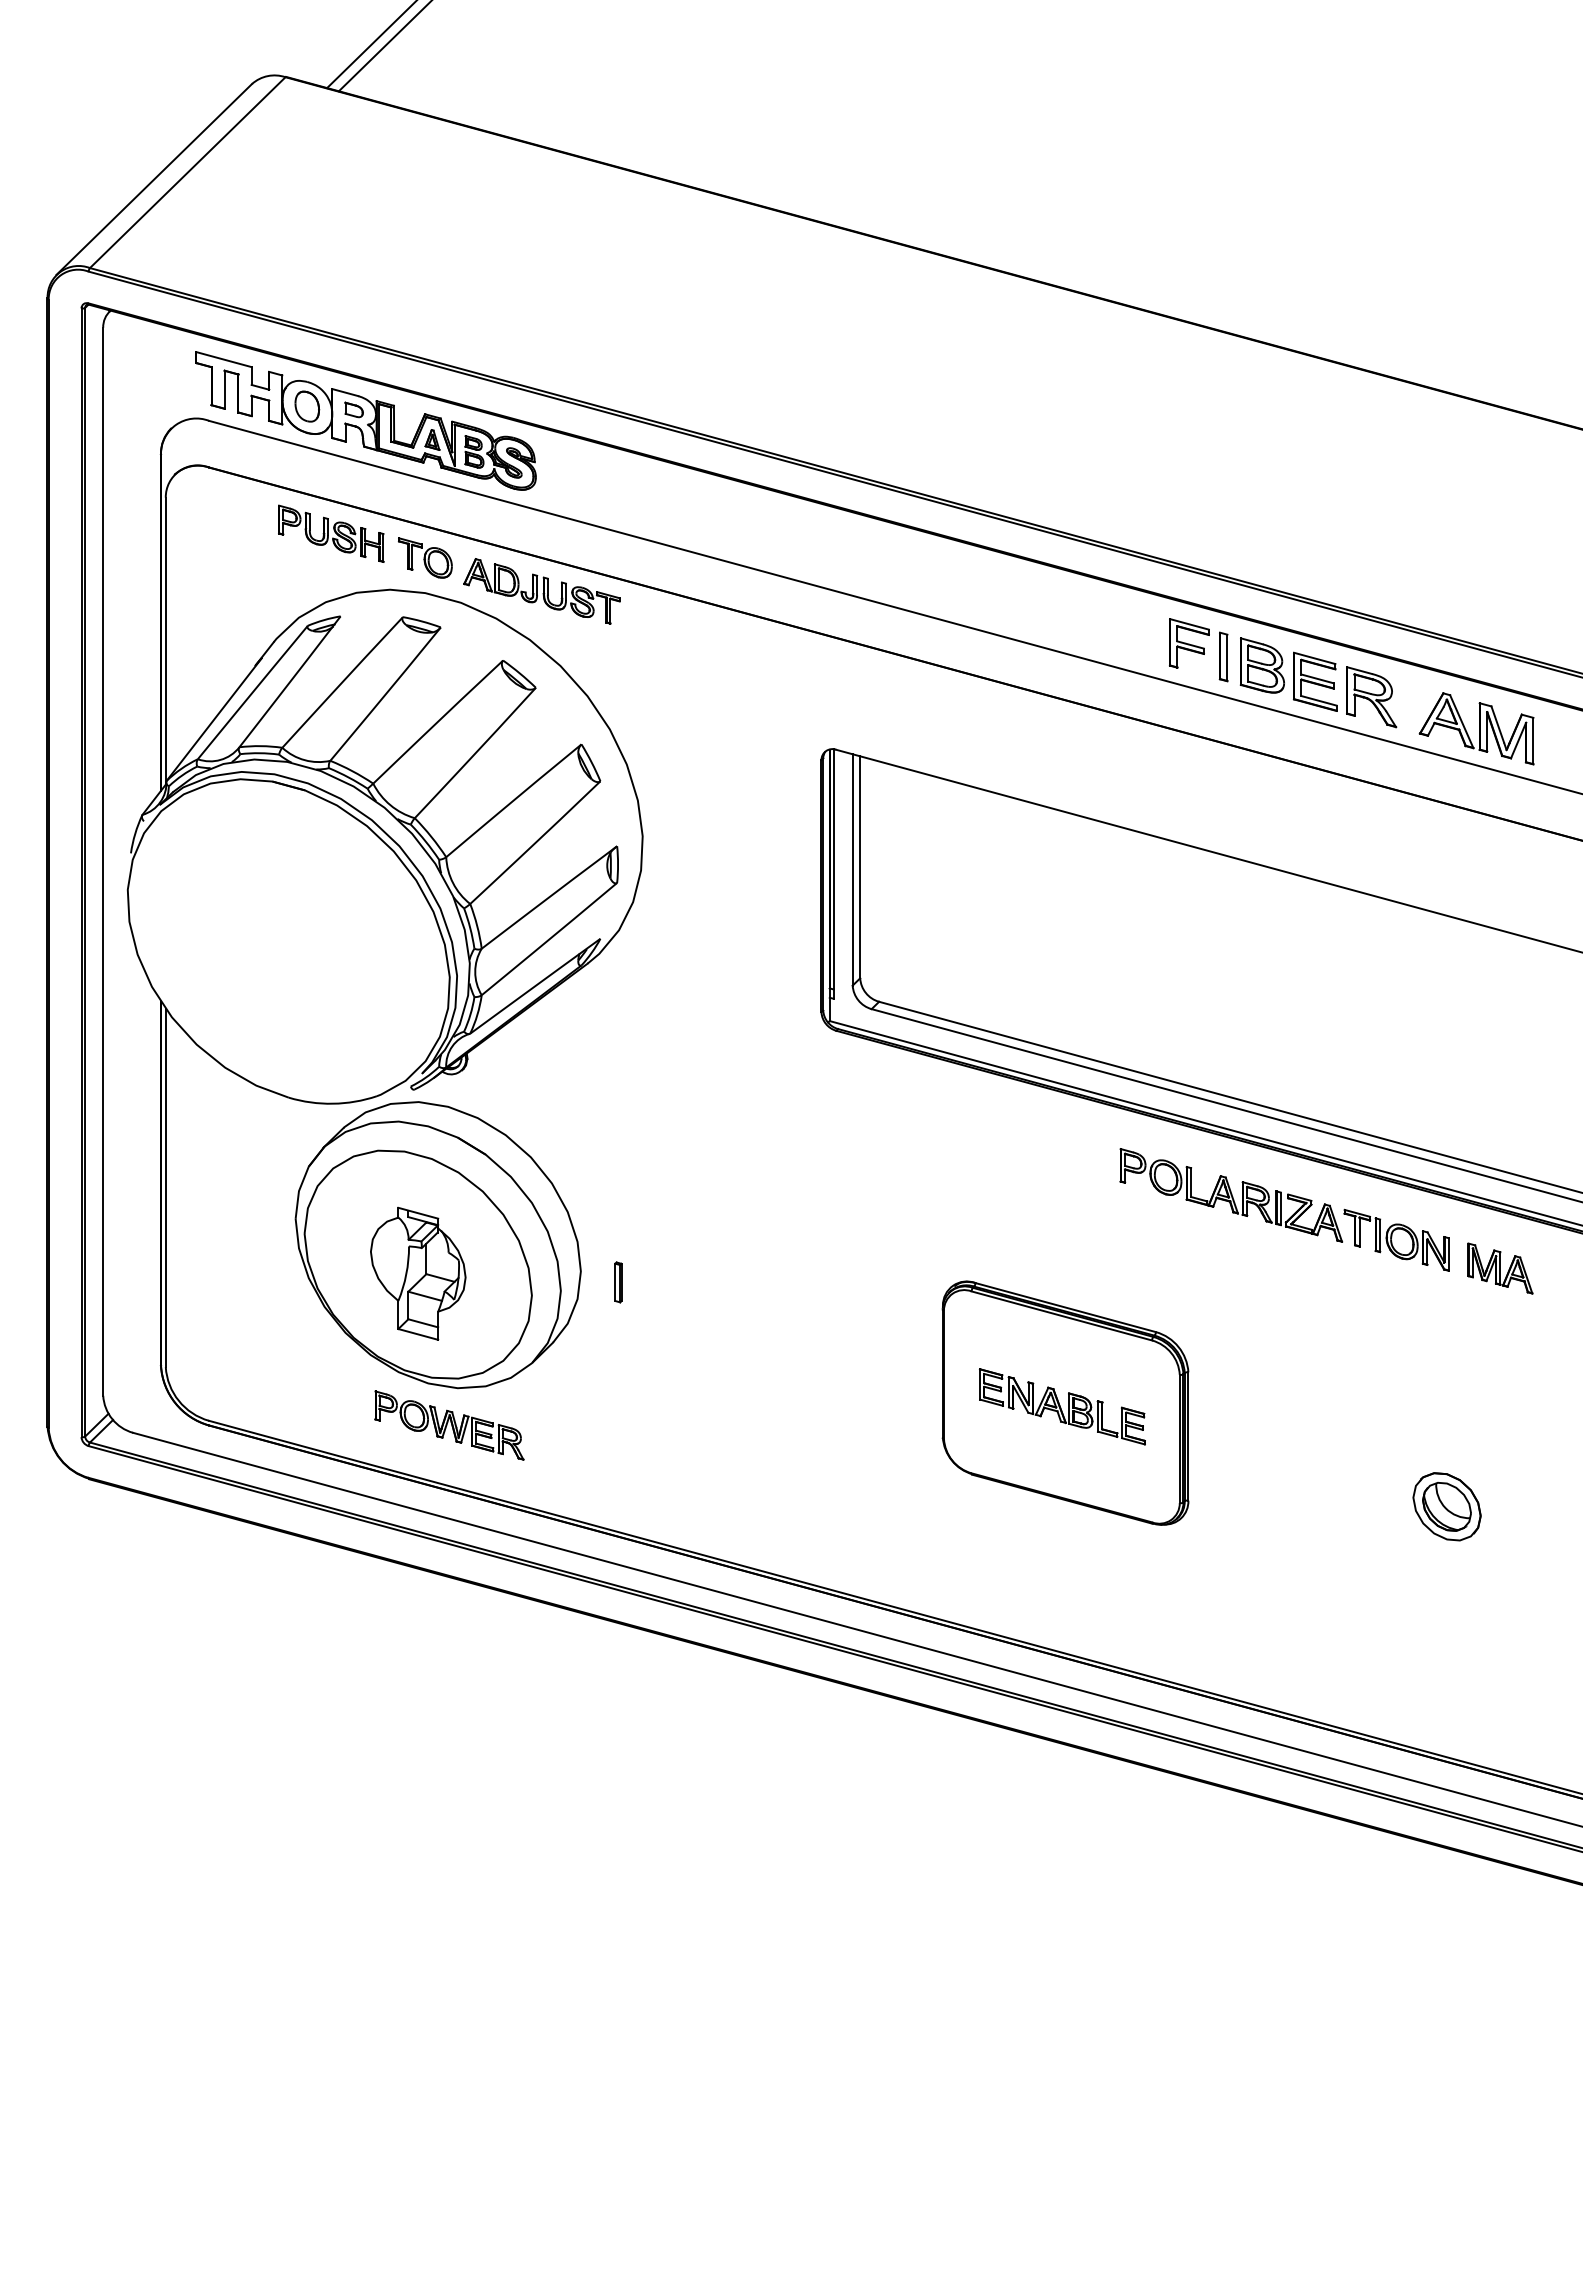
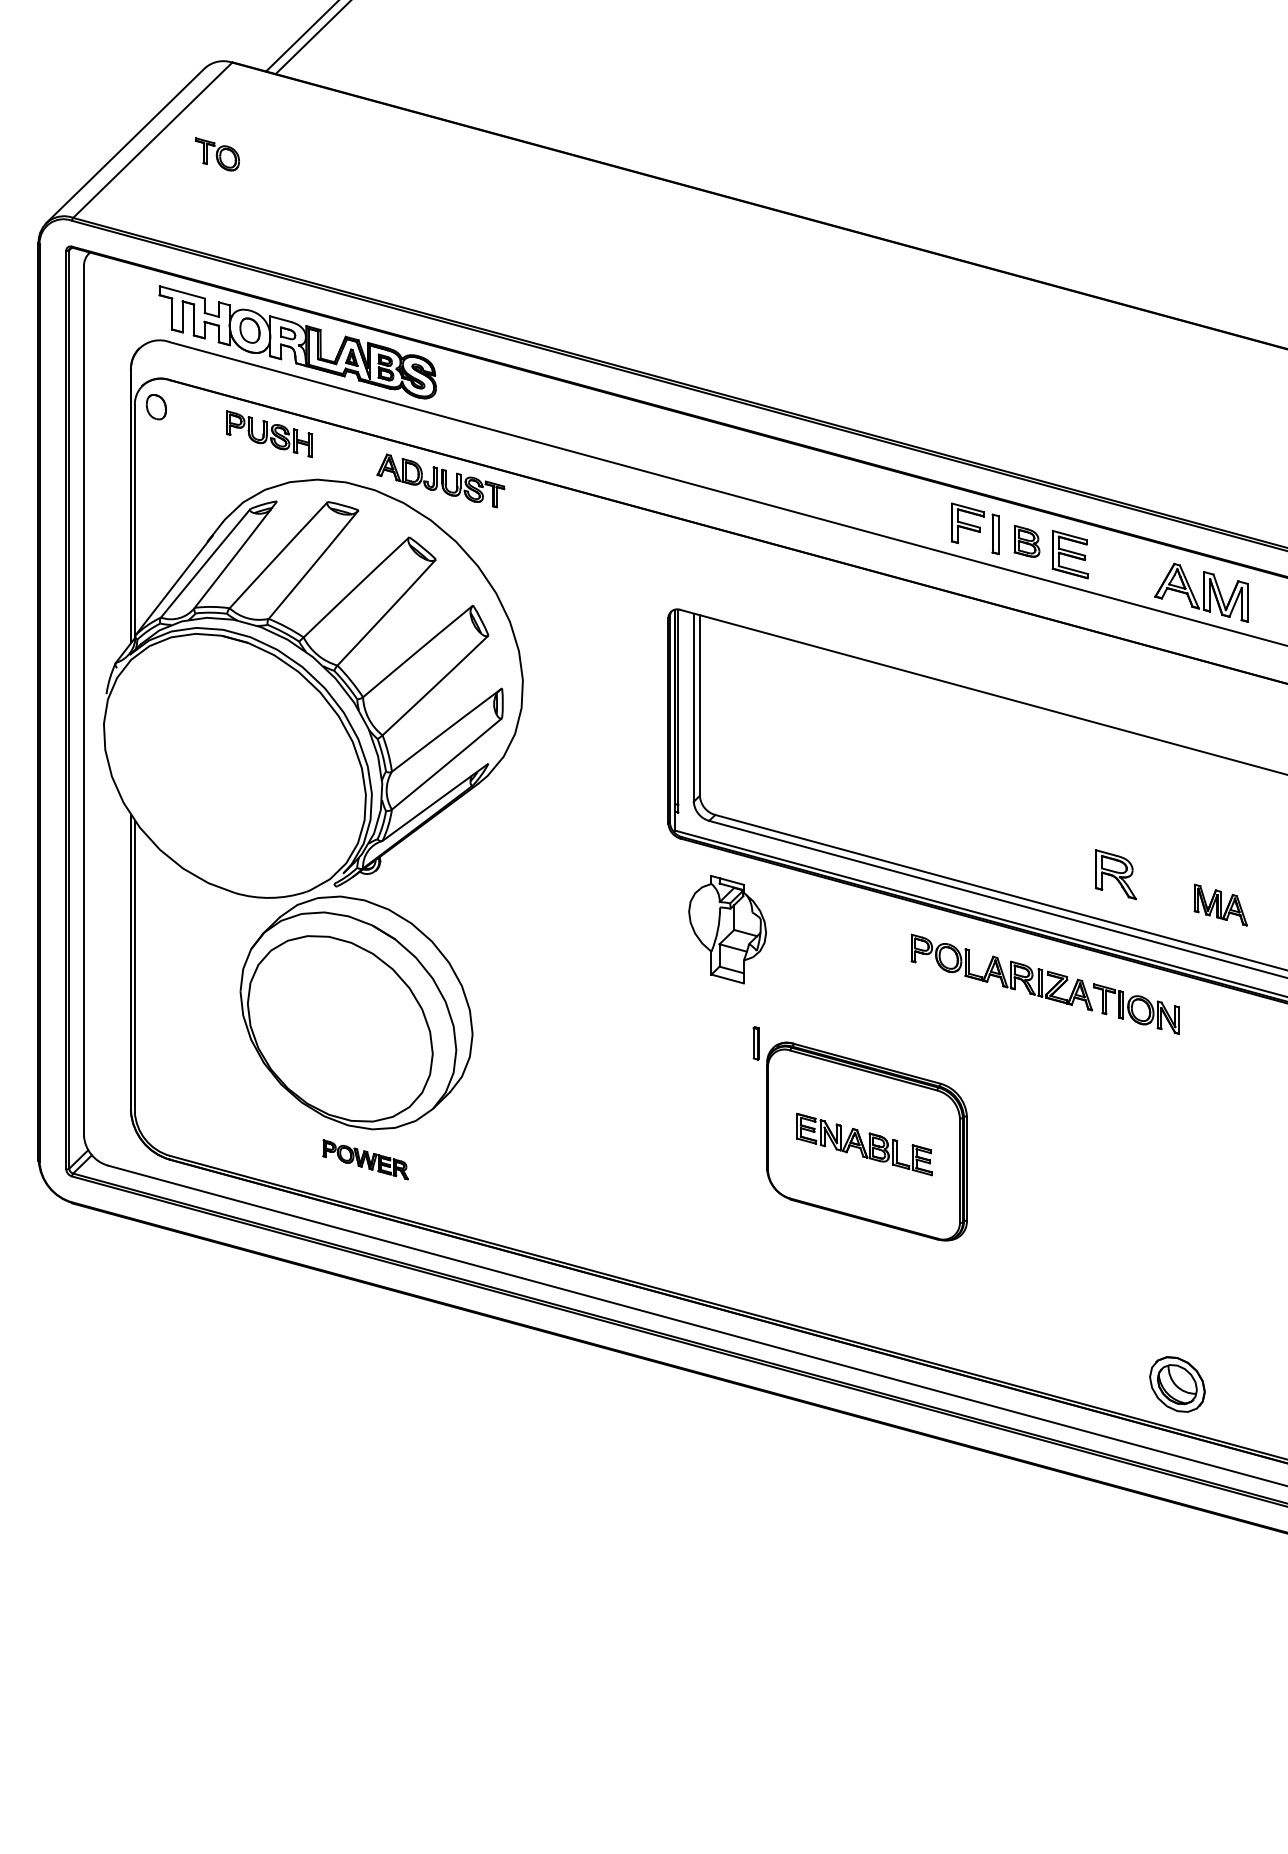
part: (192, 500) -> (156, 407), added
part: (425, 557) -> (217, 153), moved
part: (1261, 665) -> (1026, 541), size x0.7
part: (1371, 697) -> (1115, 874), moved
part: (1500, 1268) -> (1220, 905), moved
part: (418, 1273) -> (727, 929), moved
part: (618, 1282) -> (756, 1043), moved
part: (449, 1425) -> (365, 1159), size x0.7
part: (1446, 1506) -> (1176, 1384), moved

